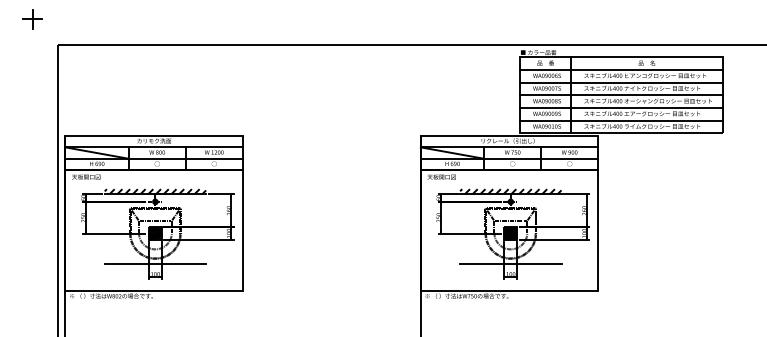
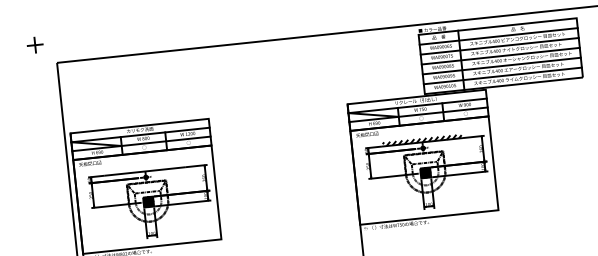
hatch: (155, 191) -> (145, 169), removed
line: (155, 263) -> (151, 225), removed
line: (510, 263) -> (427, 196), removed

